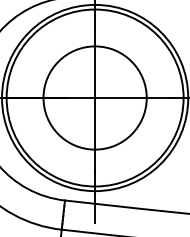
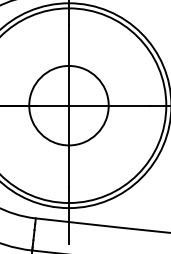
circle: (94, 97) -> (68, 105), size x0.7

